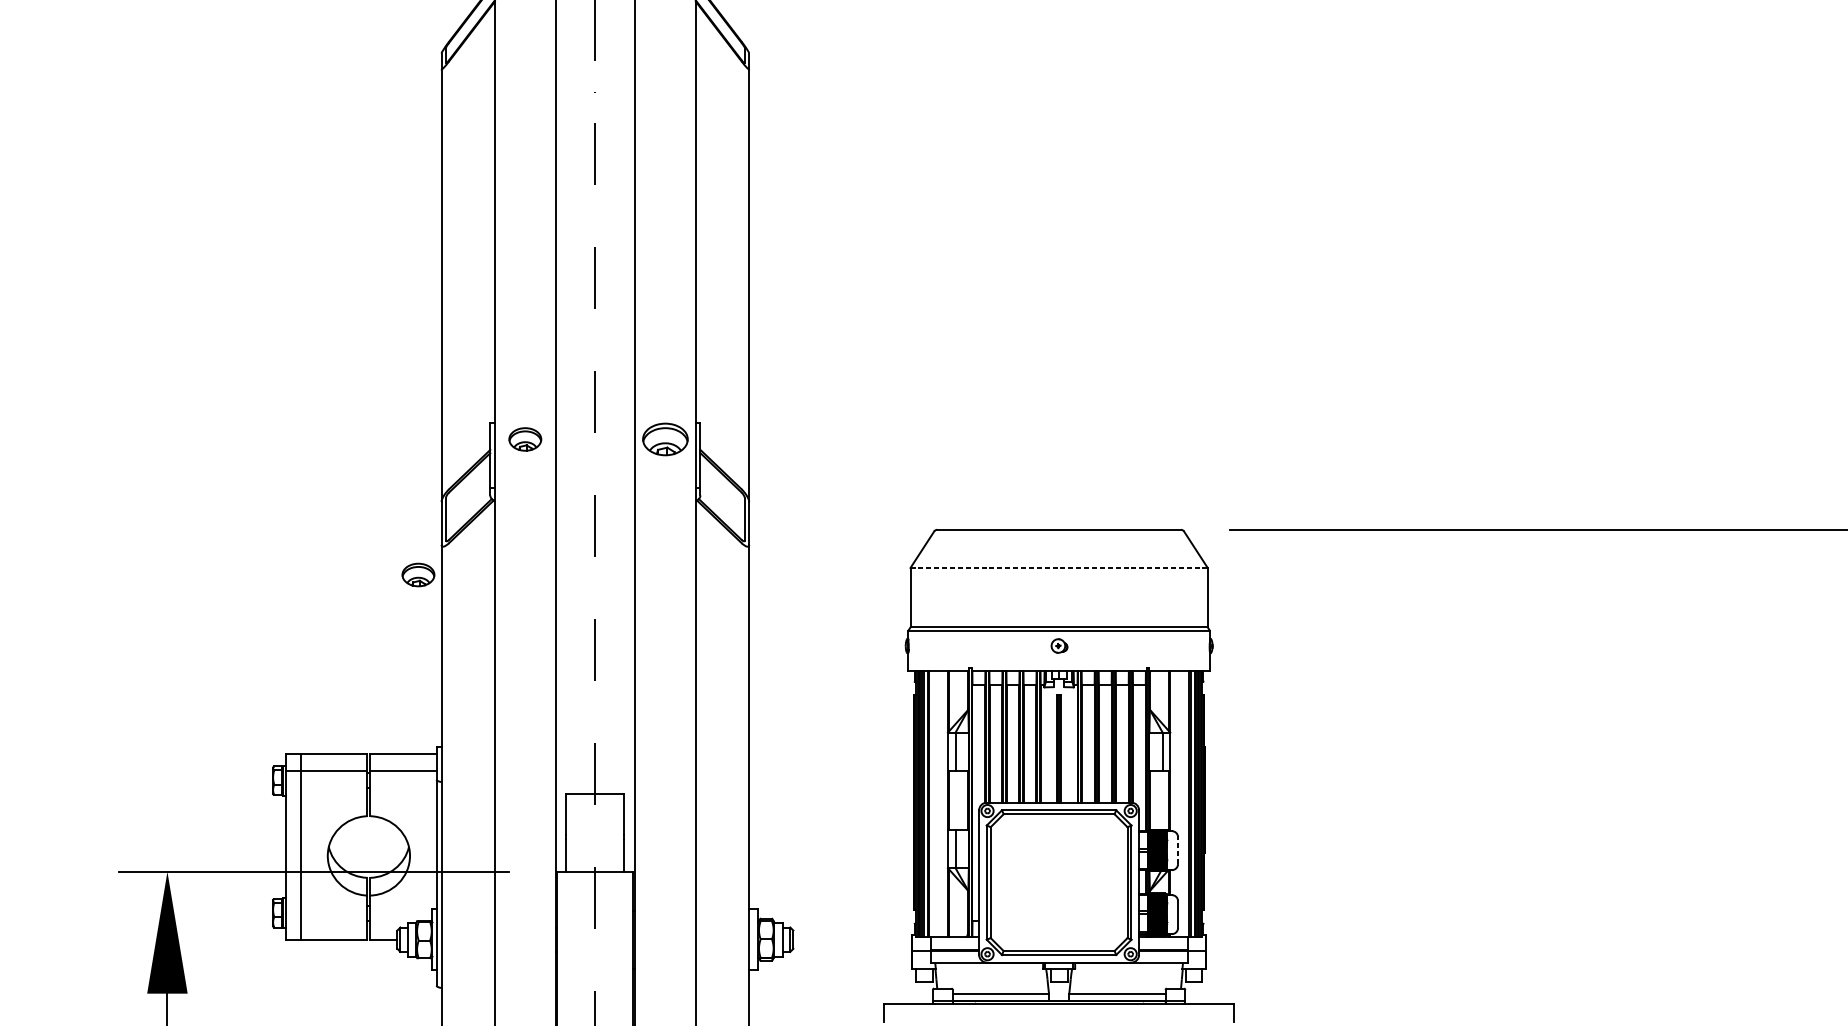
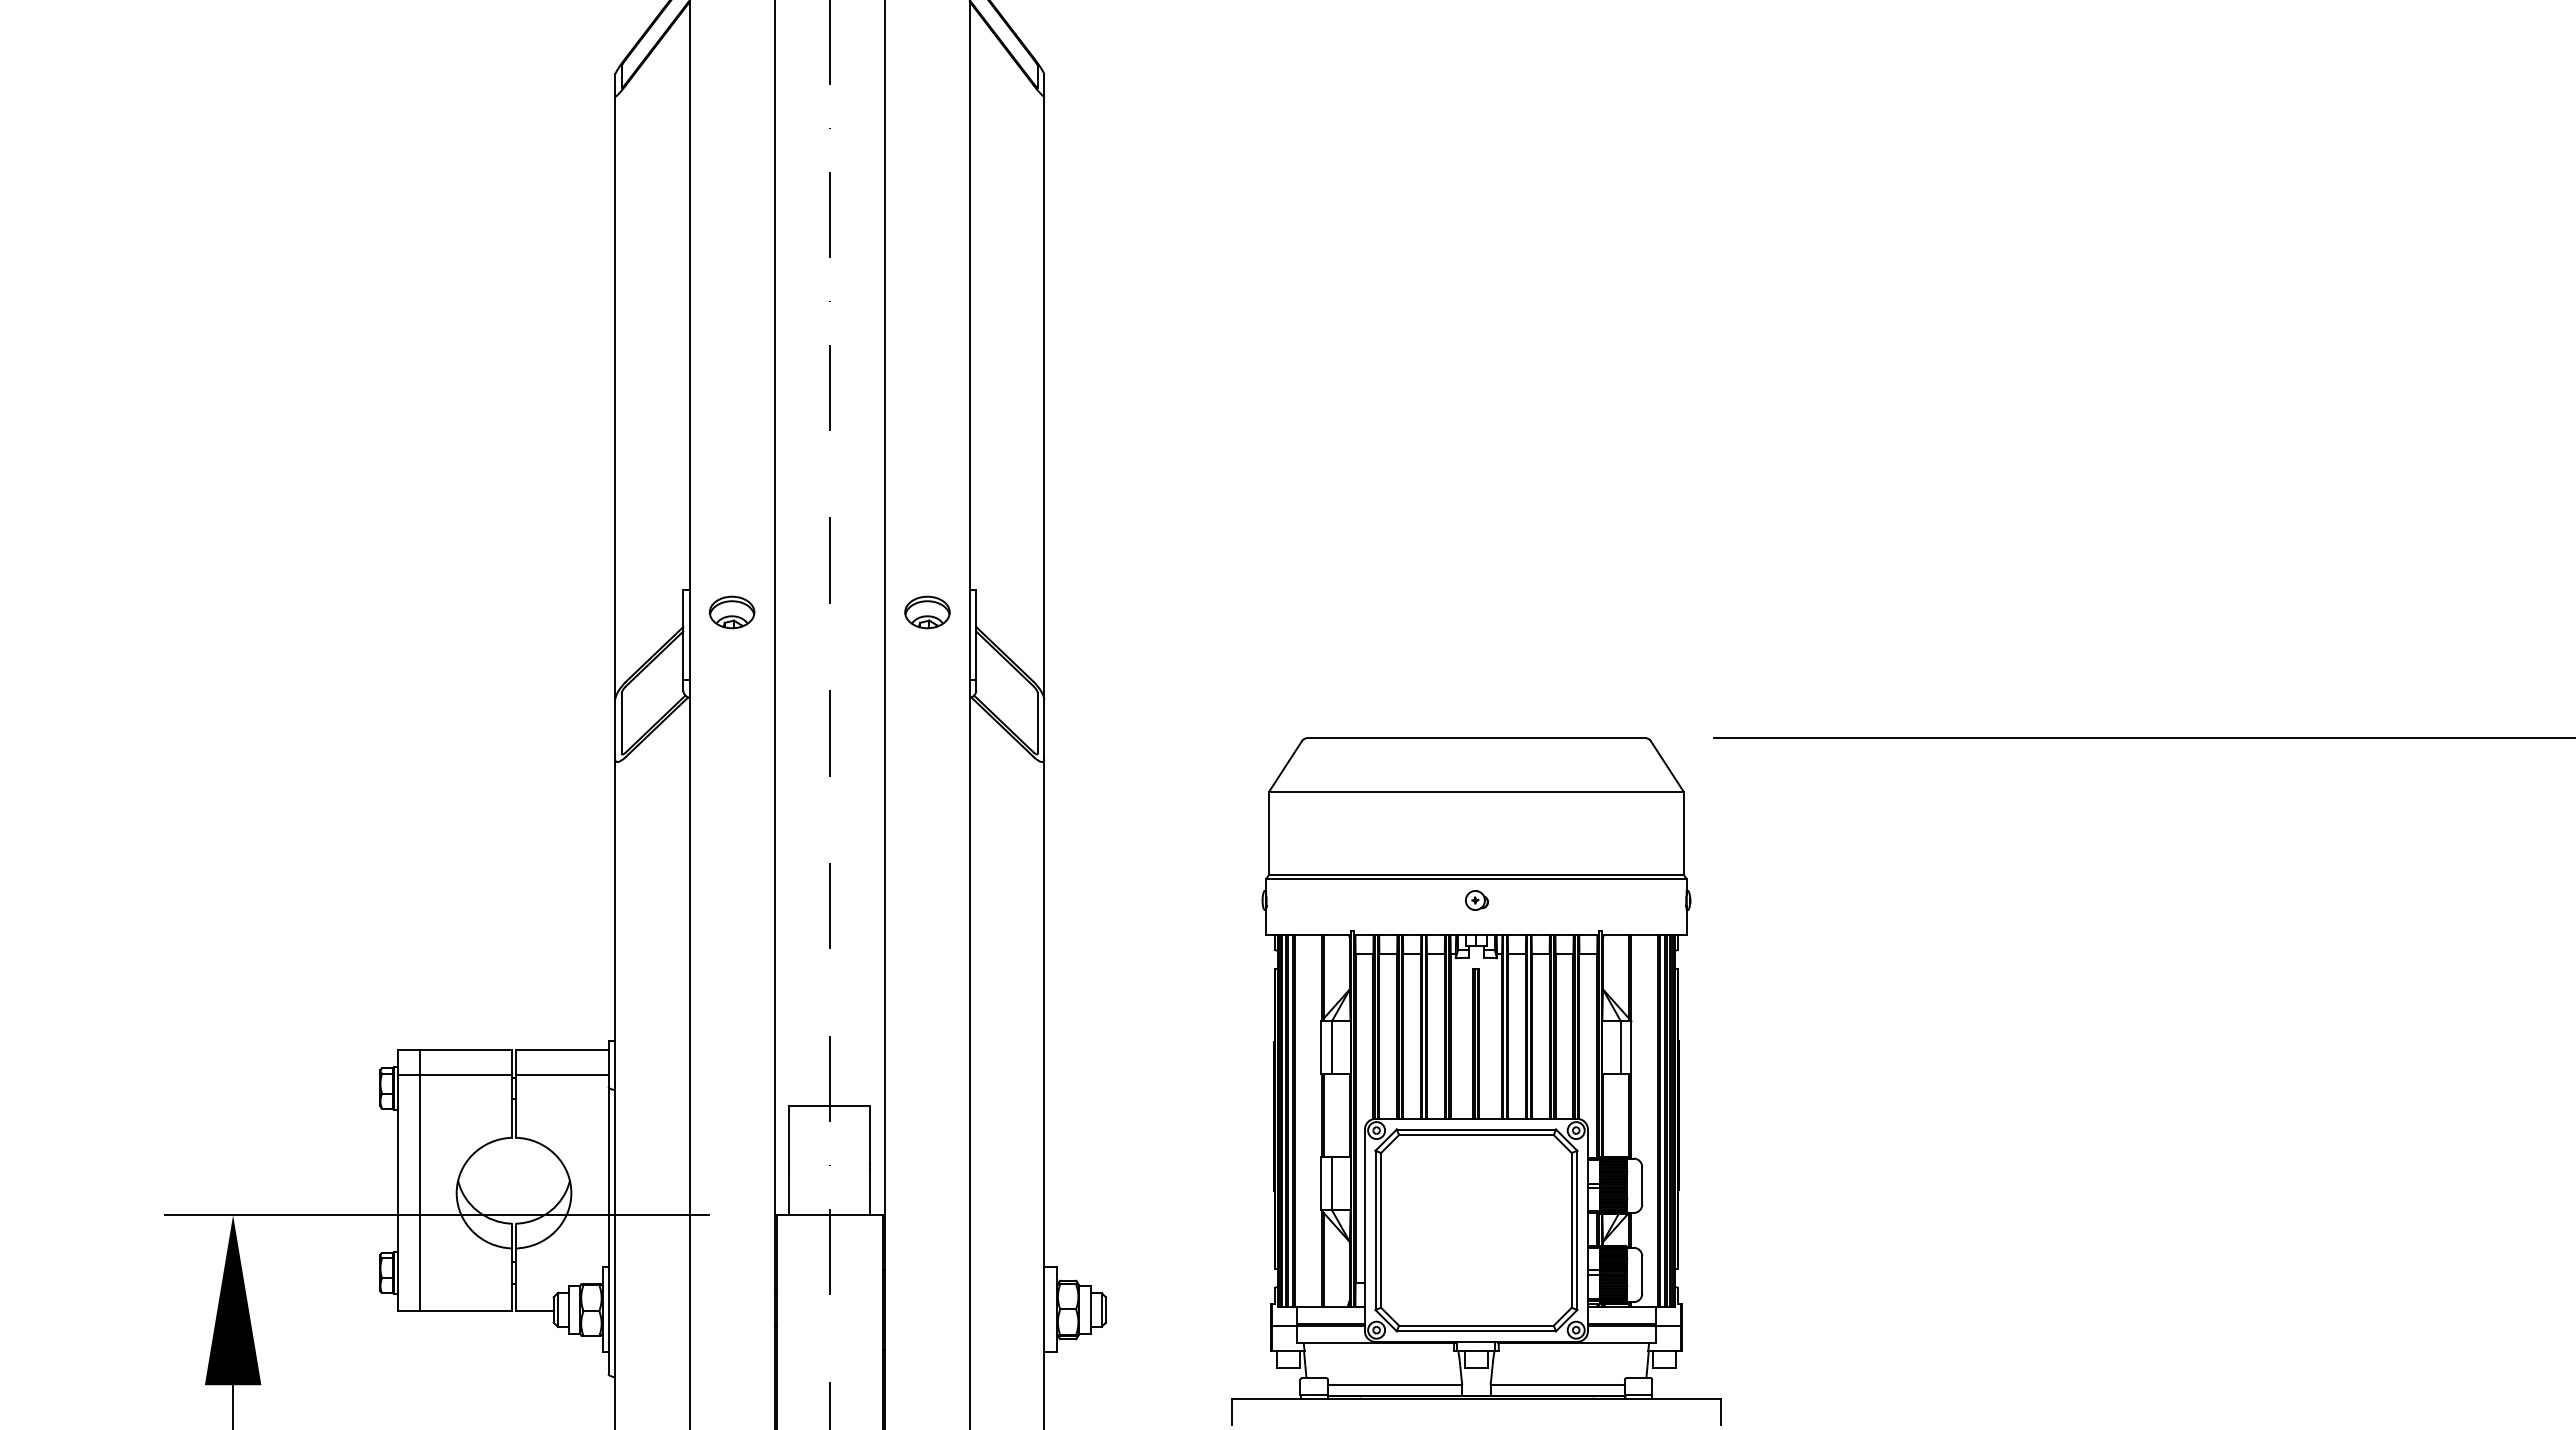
part: (665, 439) -> (927, 612), size x0.71
line: (1059, 567) -> (1476, 791), dashed -> solid
part: (418, 575) -> (582, 801), removed
line: (1178, 850) -> (1642, 1185), dashed -> solid

